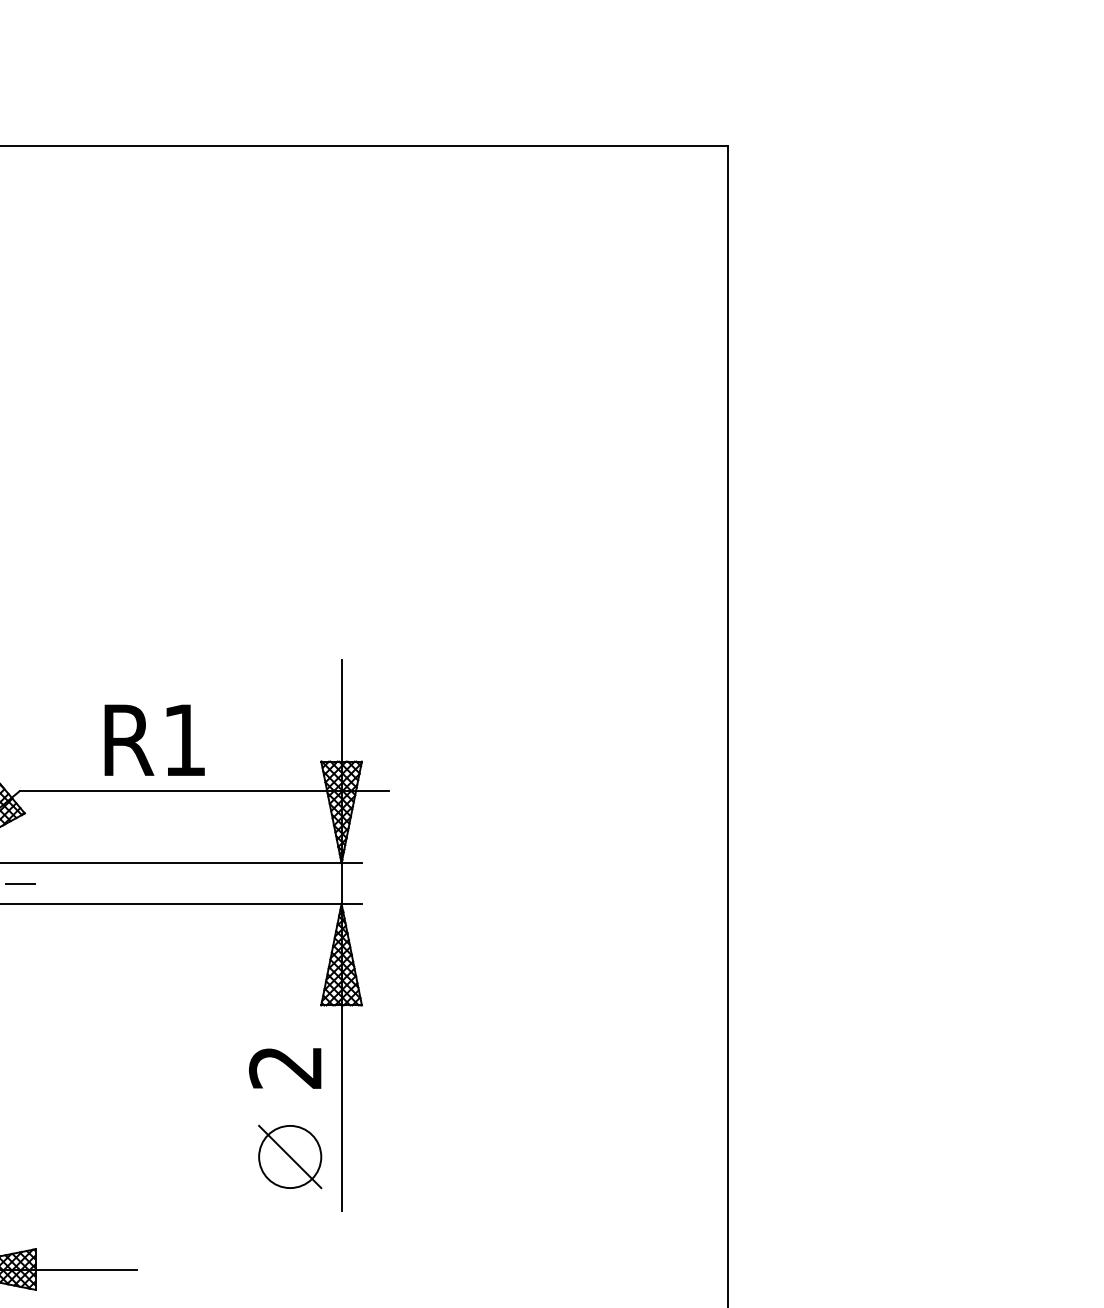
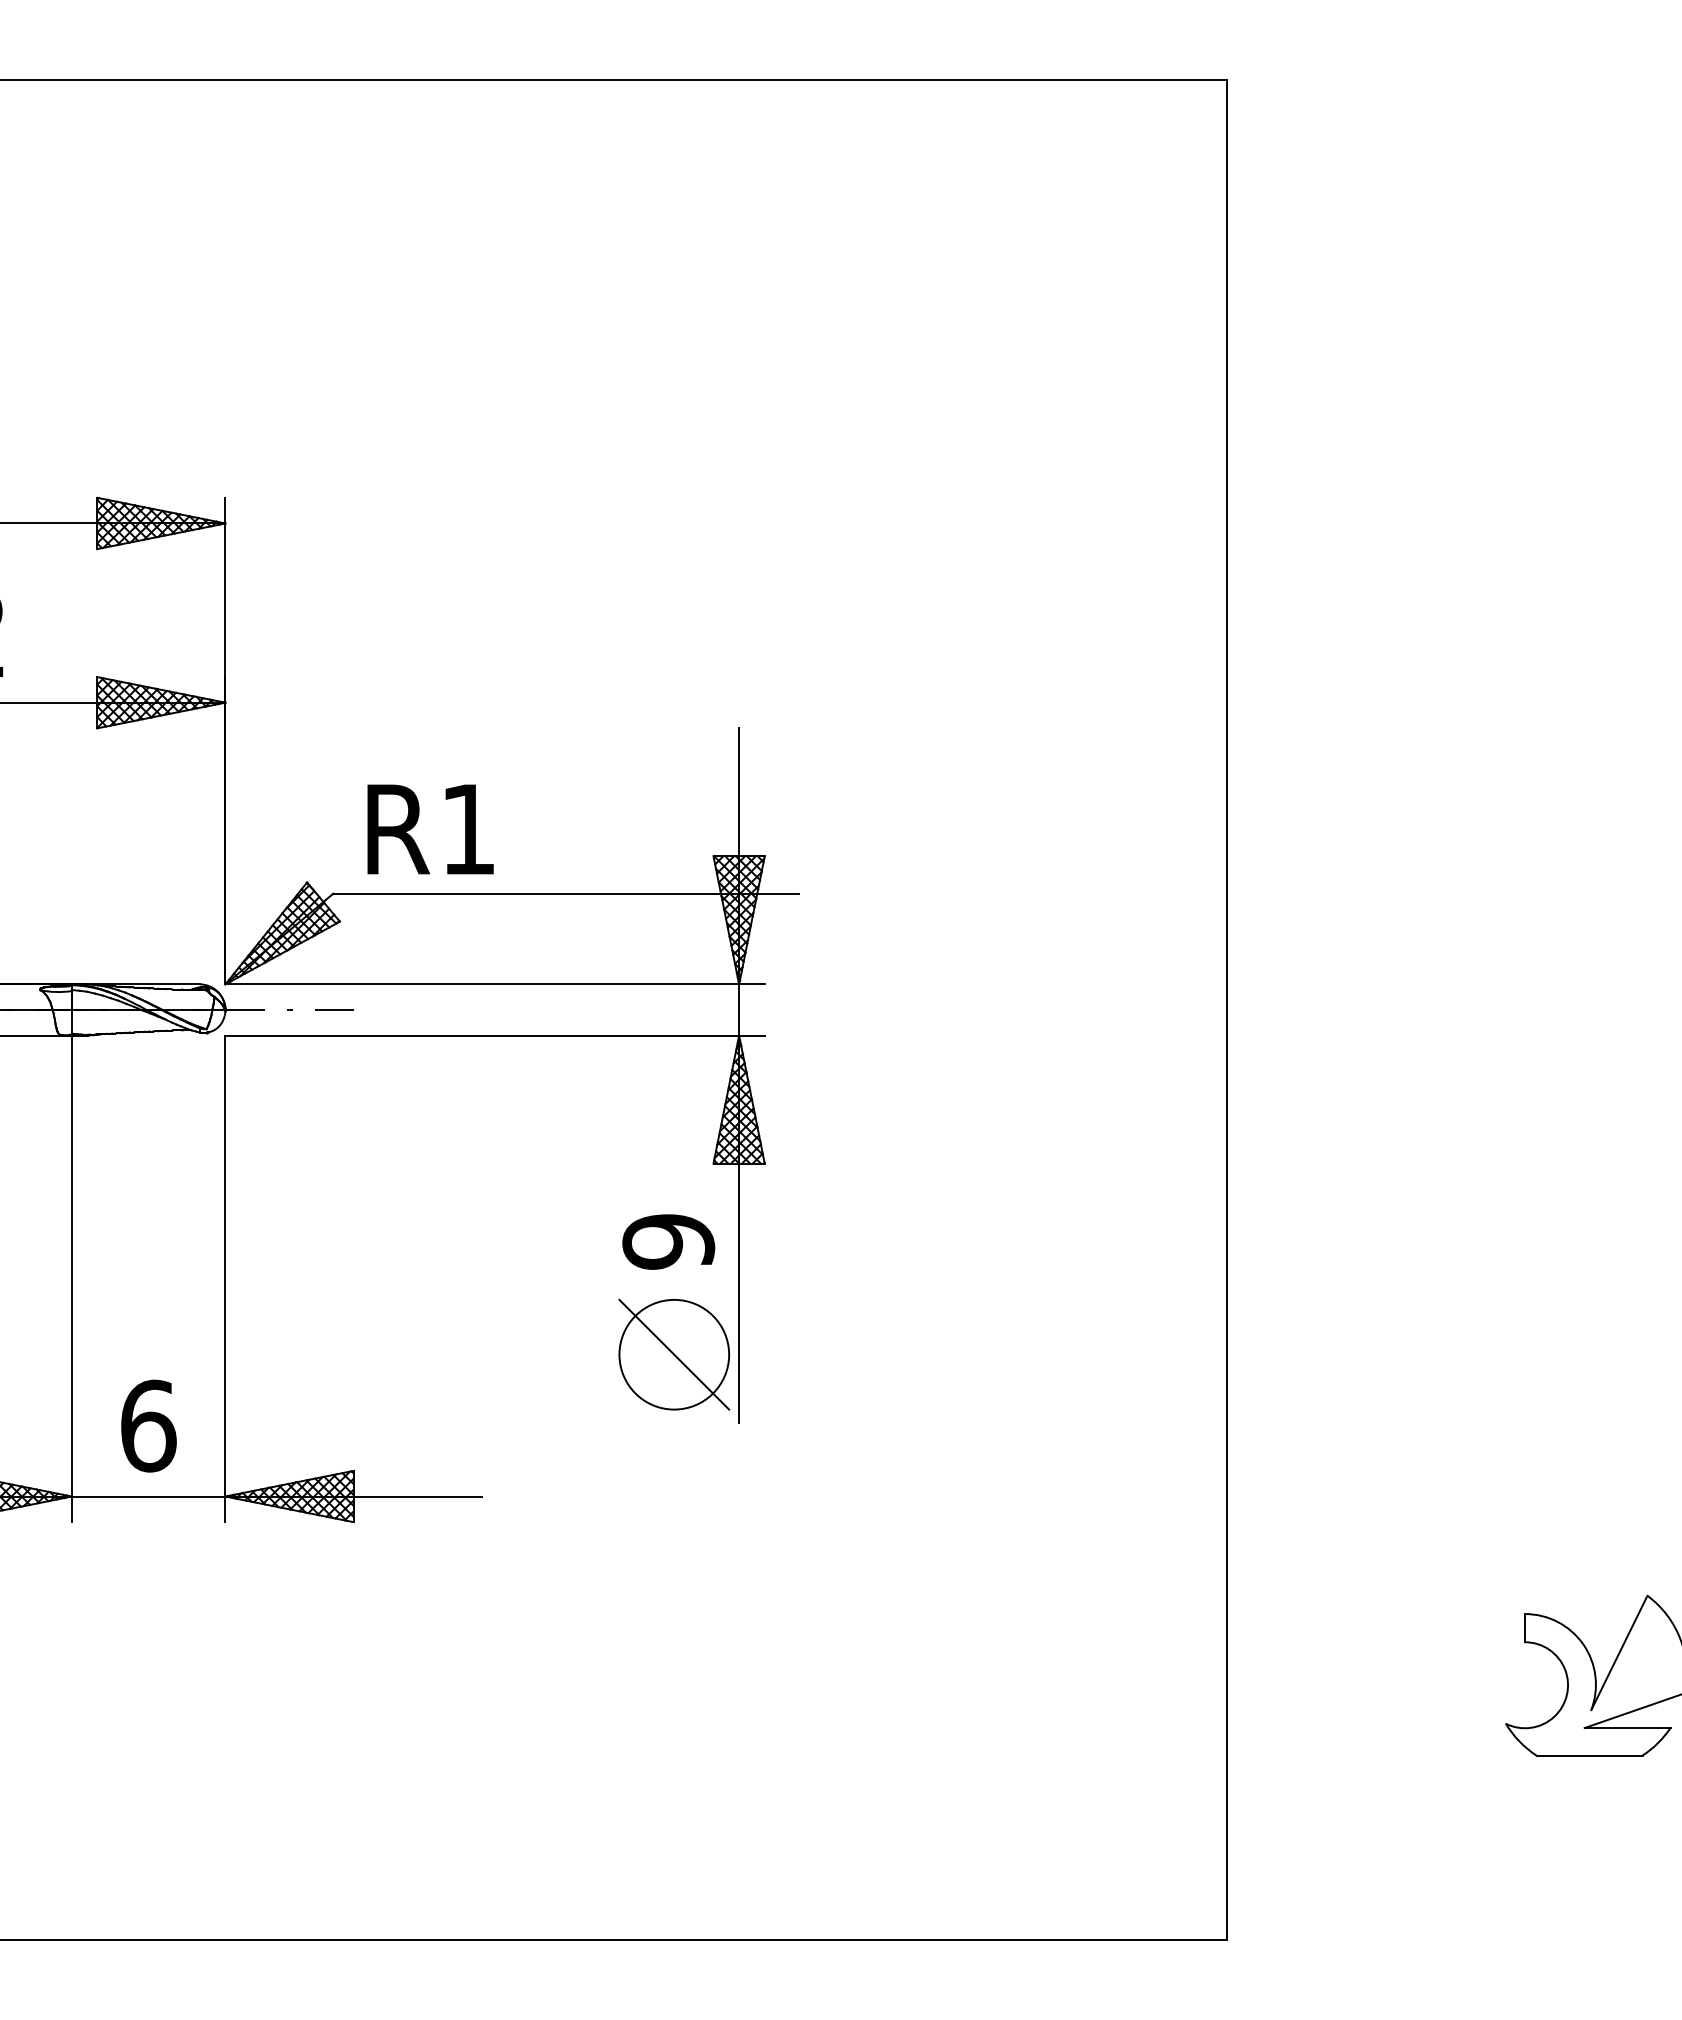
text: (154, 740) -> (430, 829), moved
text: (285, 1067) -> (668, 1241), 2 -> 9
part: (290, 1156) -> (674, 1354), size x1.4

